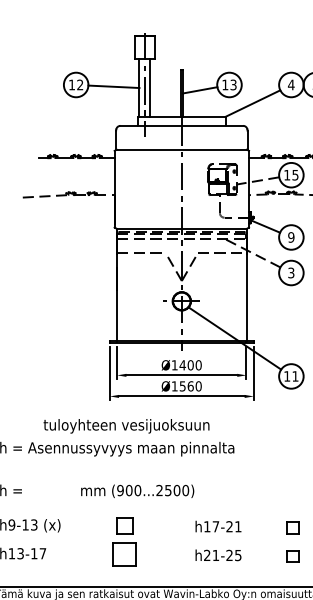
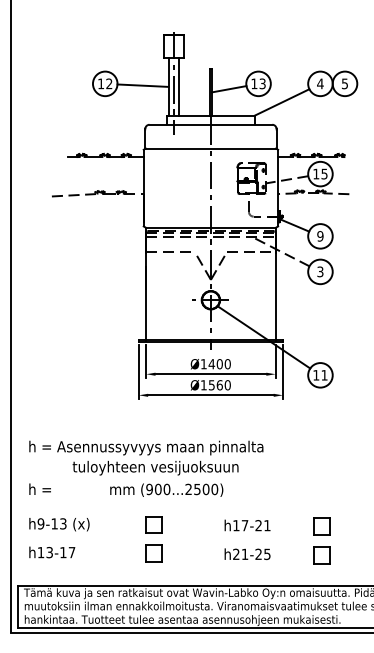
text: (126, 425) -> (155, 467), moved
part: (292, 527) -> (321, 526), size x1.43
part: (124, 554) -> (153, 553), size x0.71
part: (292, 556) -> (321, 555), size x1.43

